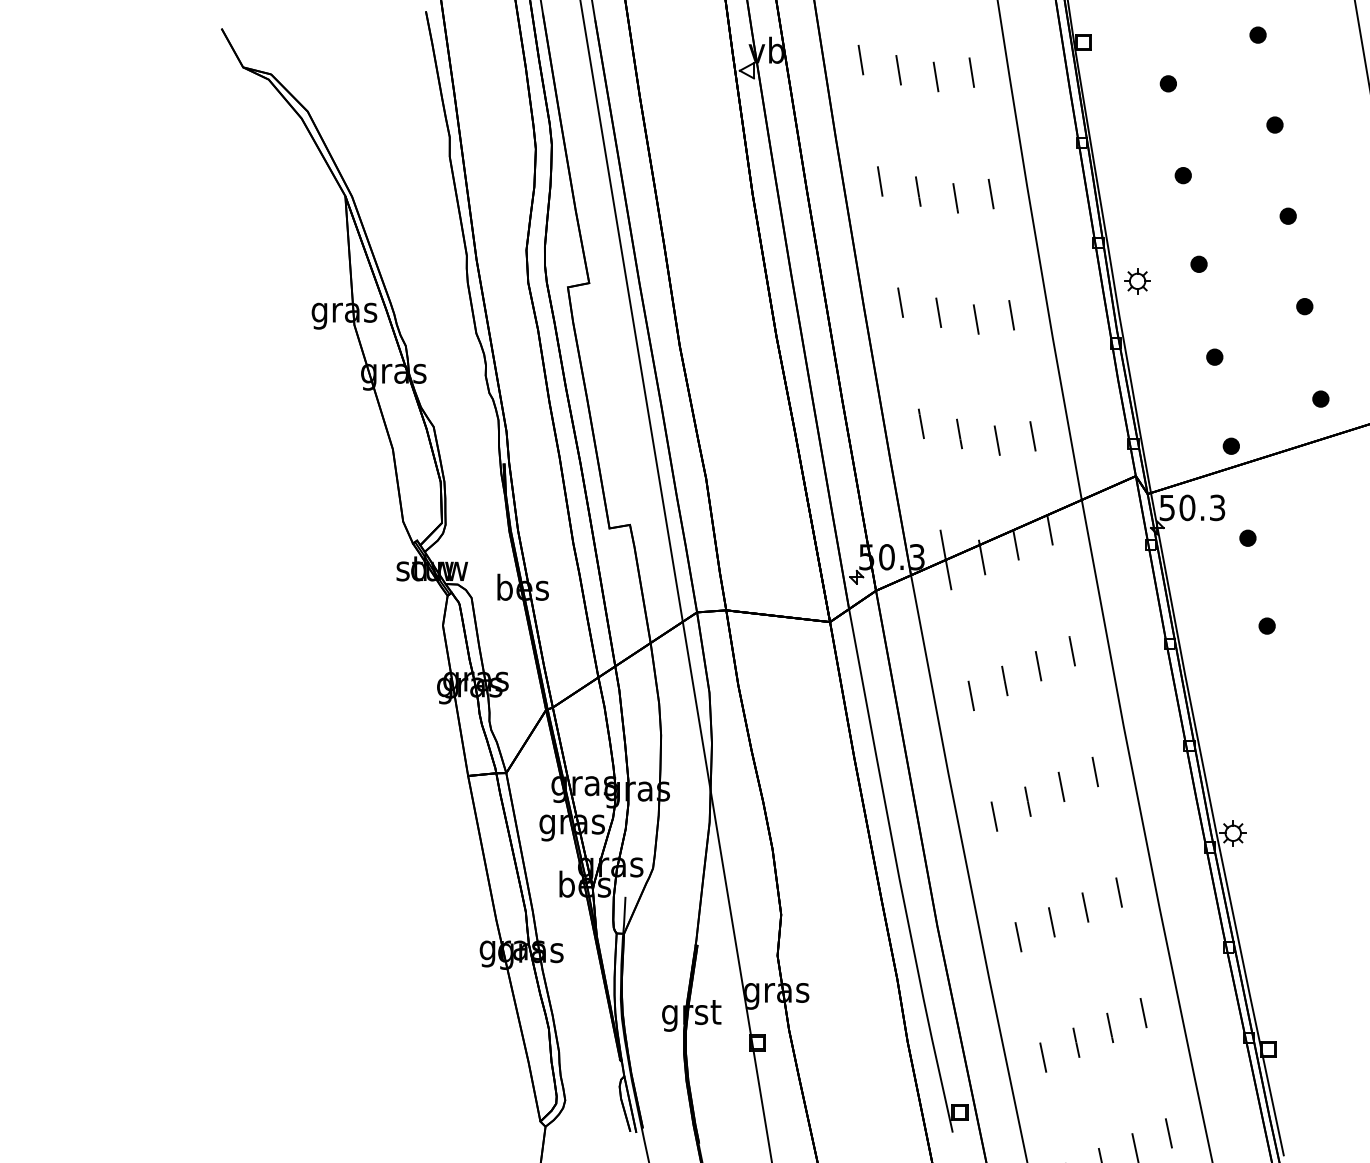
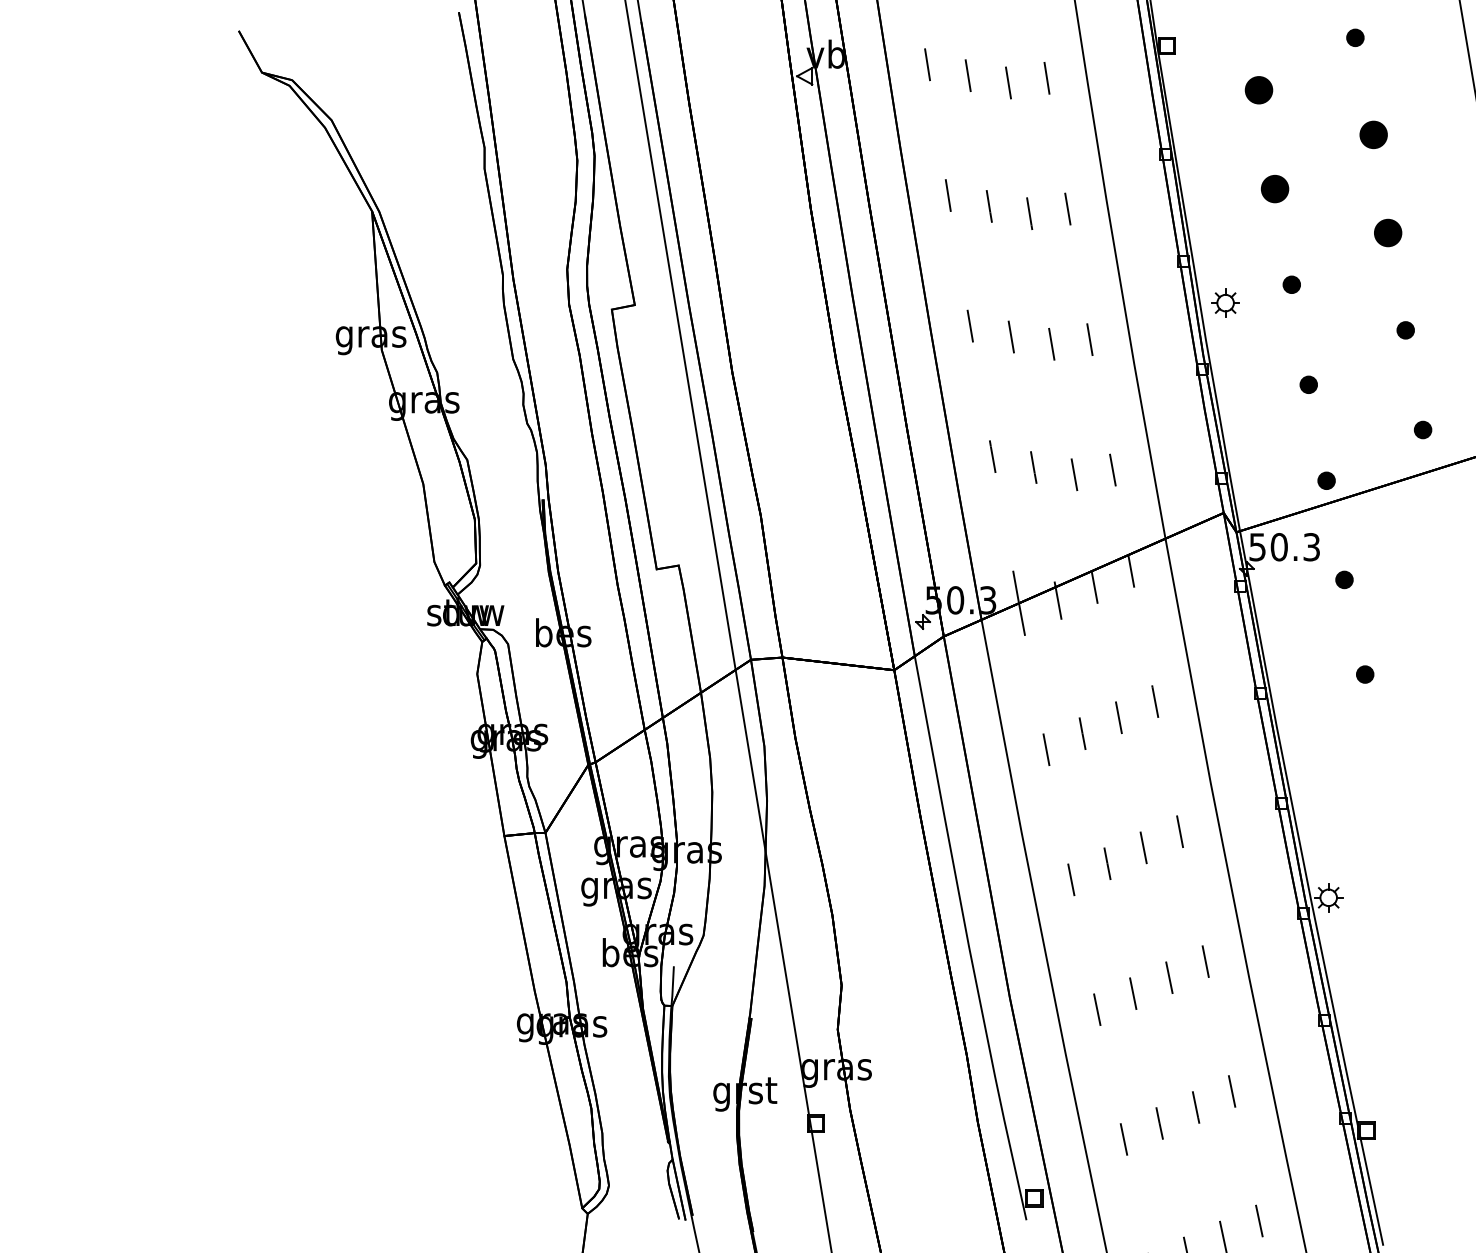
part: (1168, 83) -> (1258, 90), size x1.6
part: (1274, 124) -> (1373, 134), size x1.6
part: (1182, 175) -> (1274, 189), size x1.6
part: (1287, 215) -> (1387, 232), size x1.6

